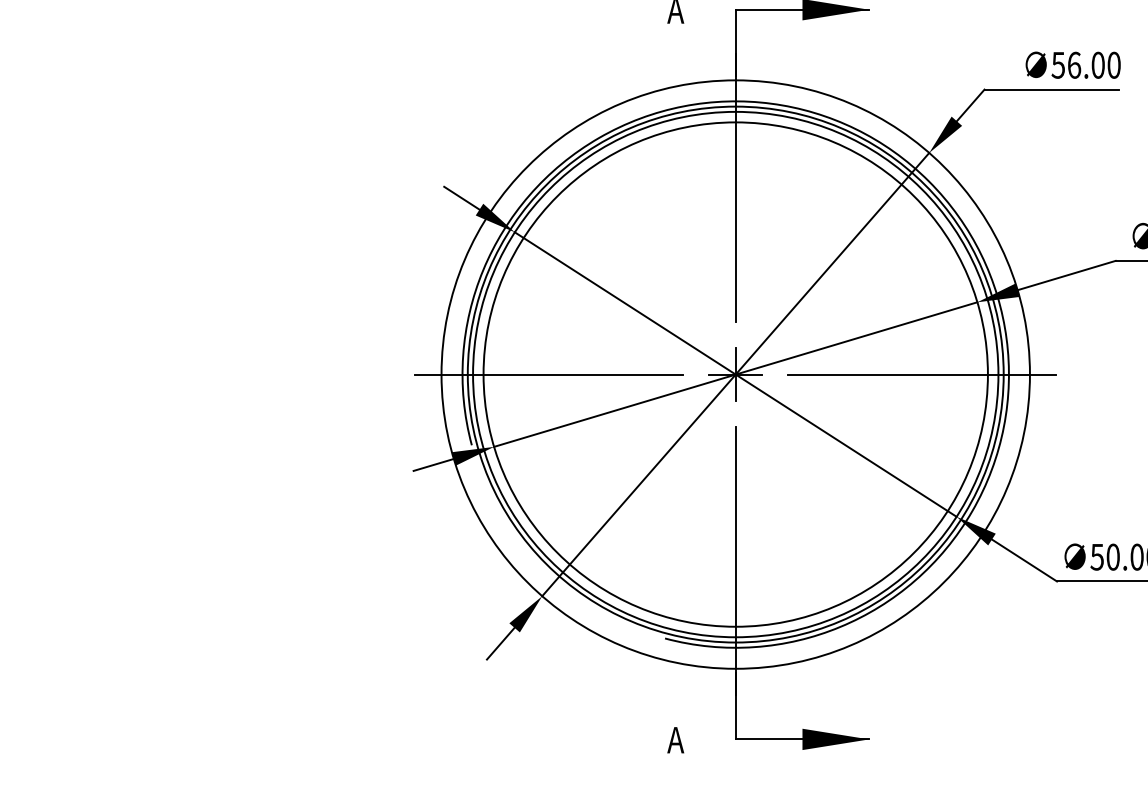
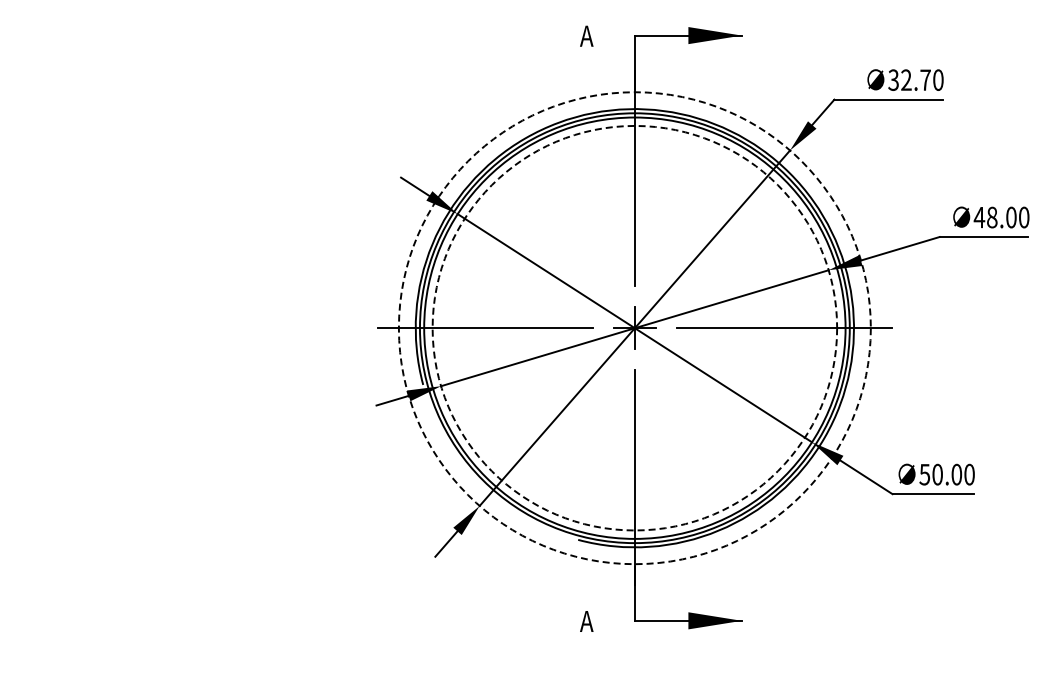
text: (1078, 64) -> (909, 79), 56.00 -> 32.70
circle: (735, 373) -> (634, 327), solid -> dashed
circle: (735, 374) -> (634, 328), solid -> dashed

